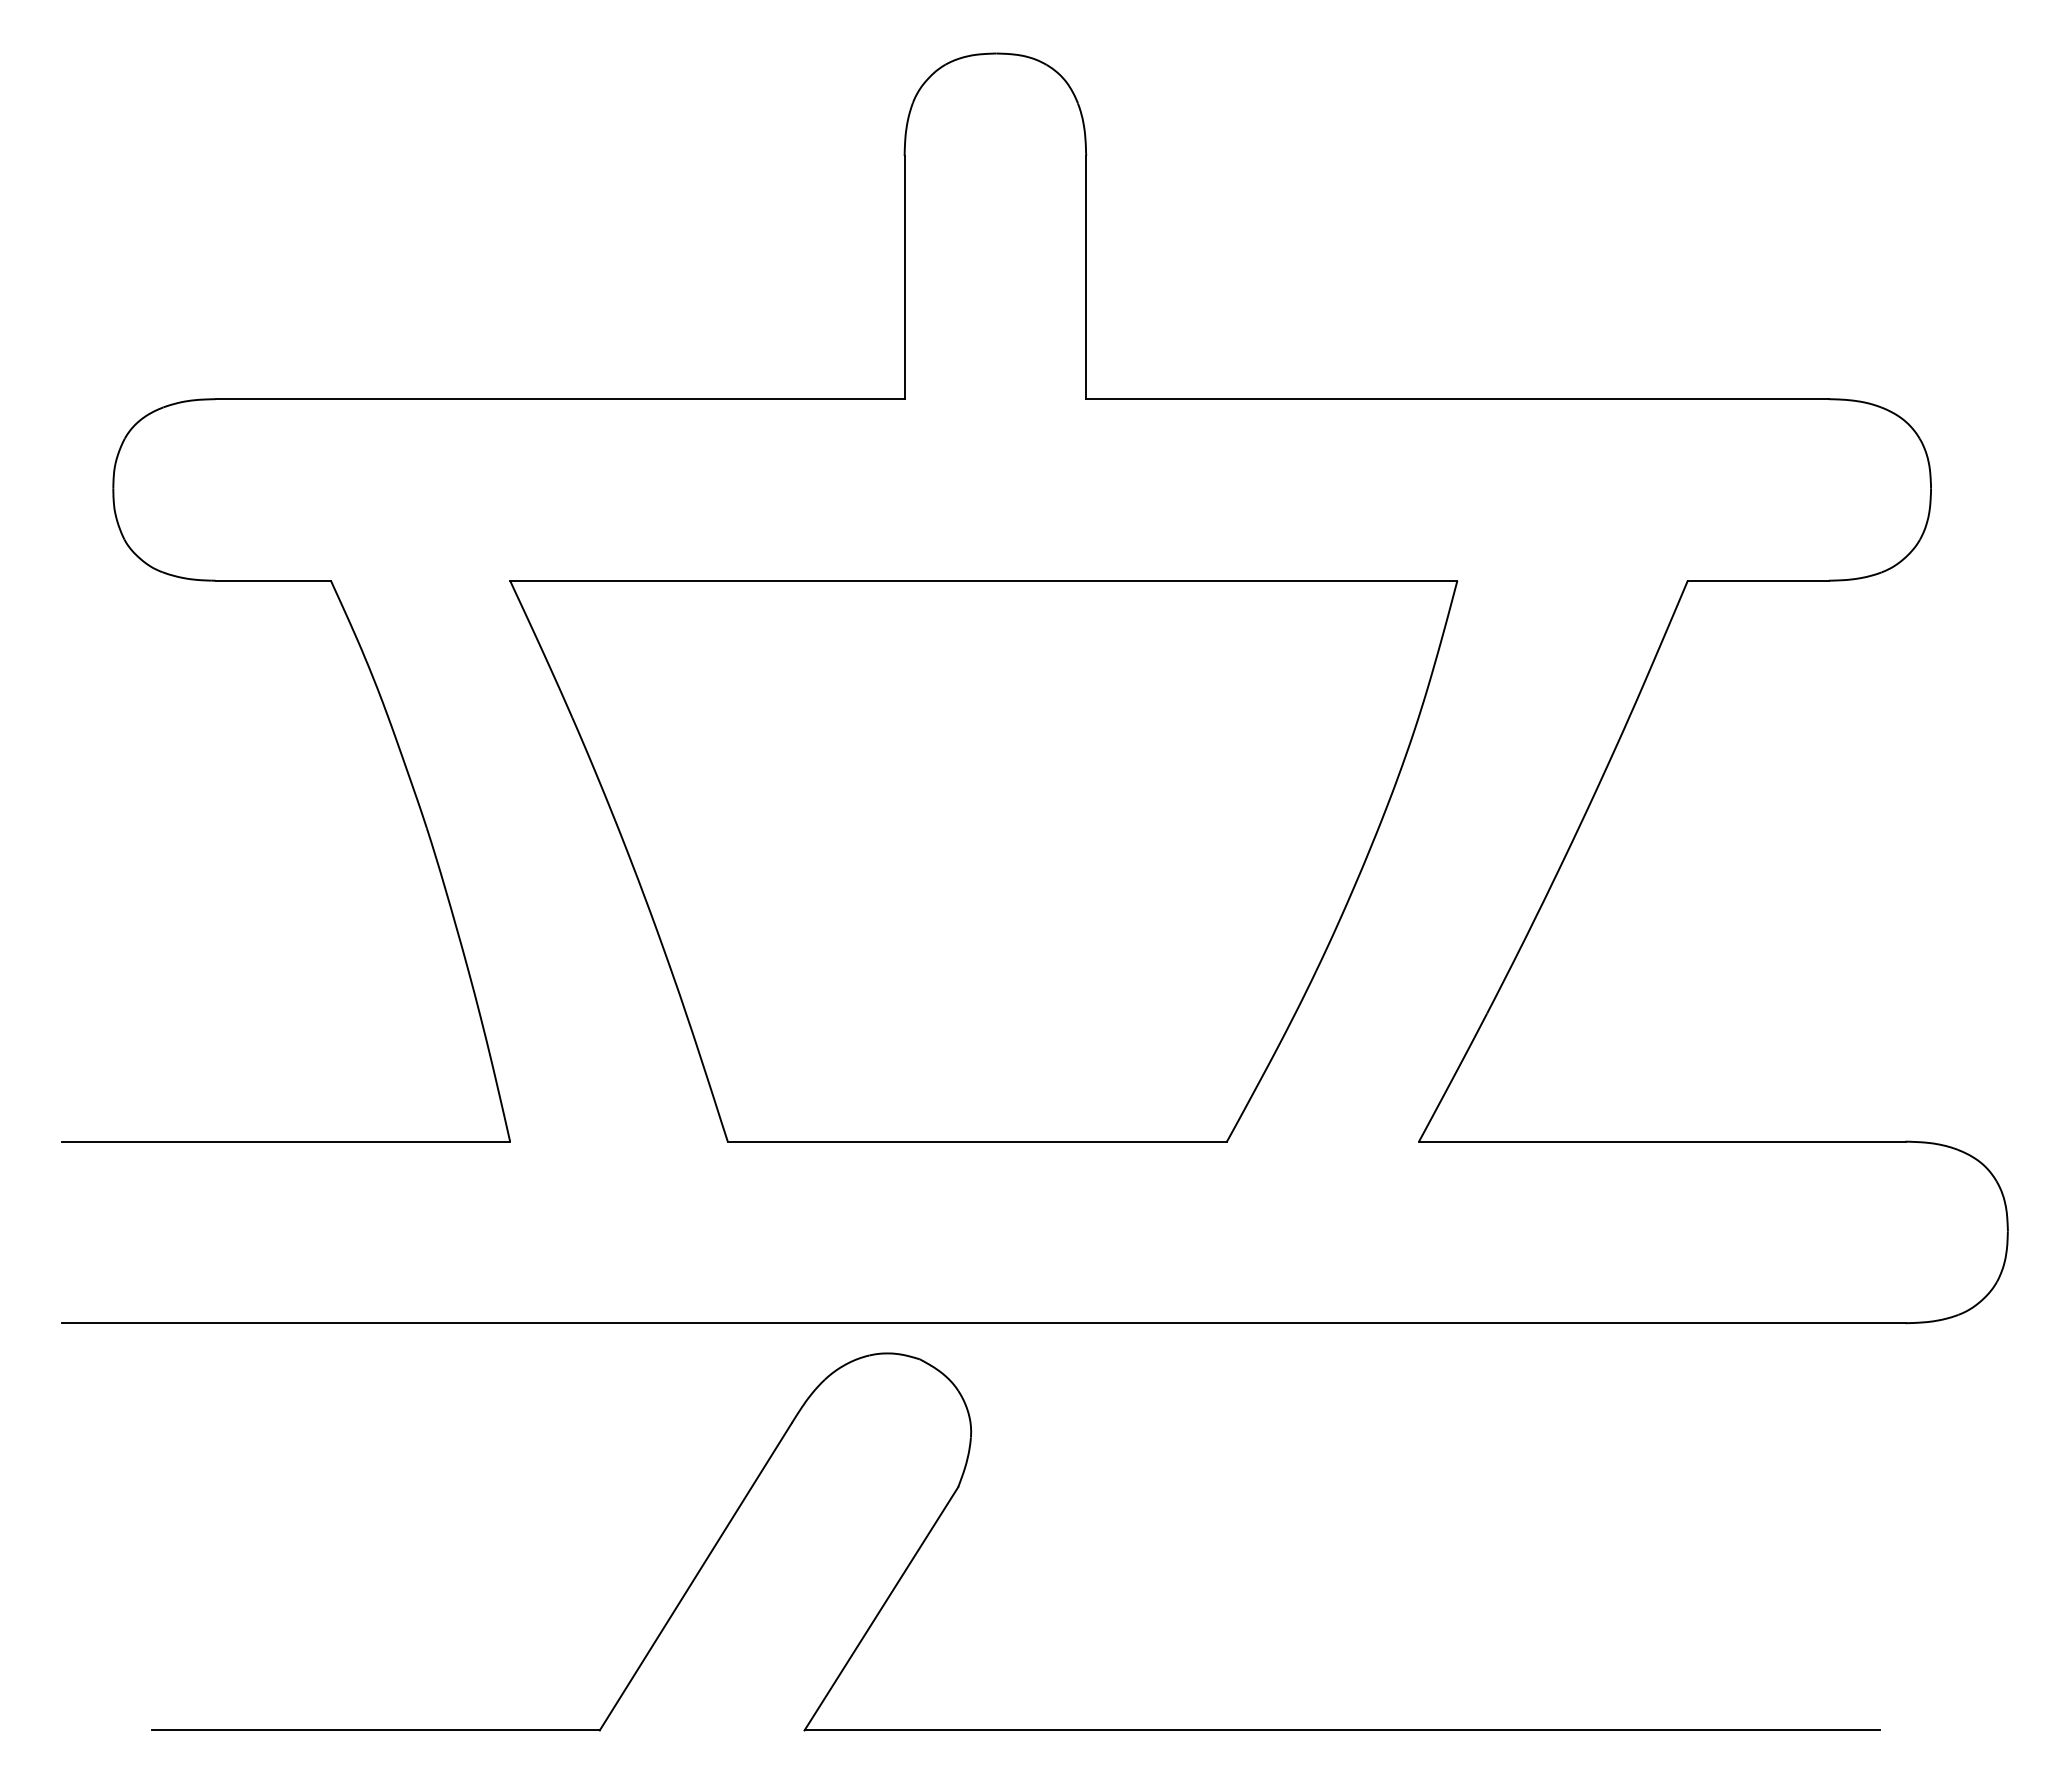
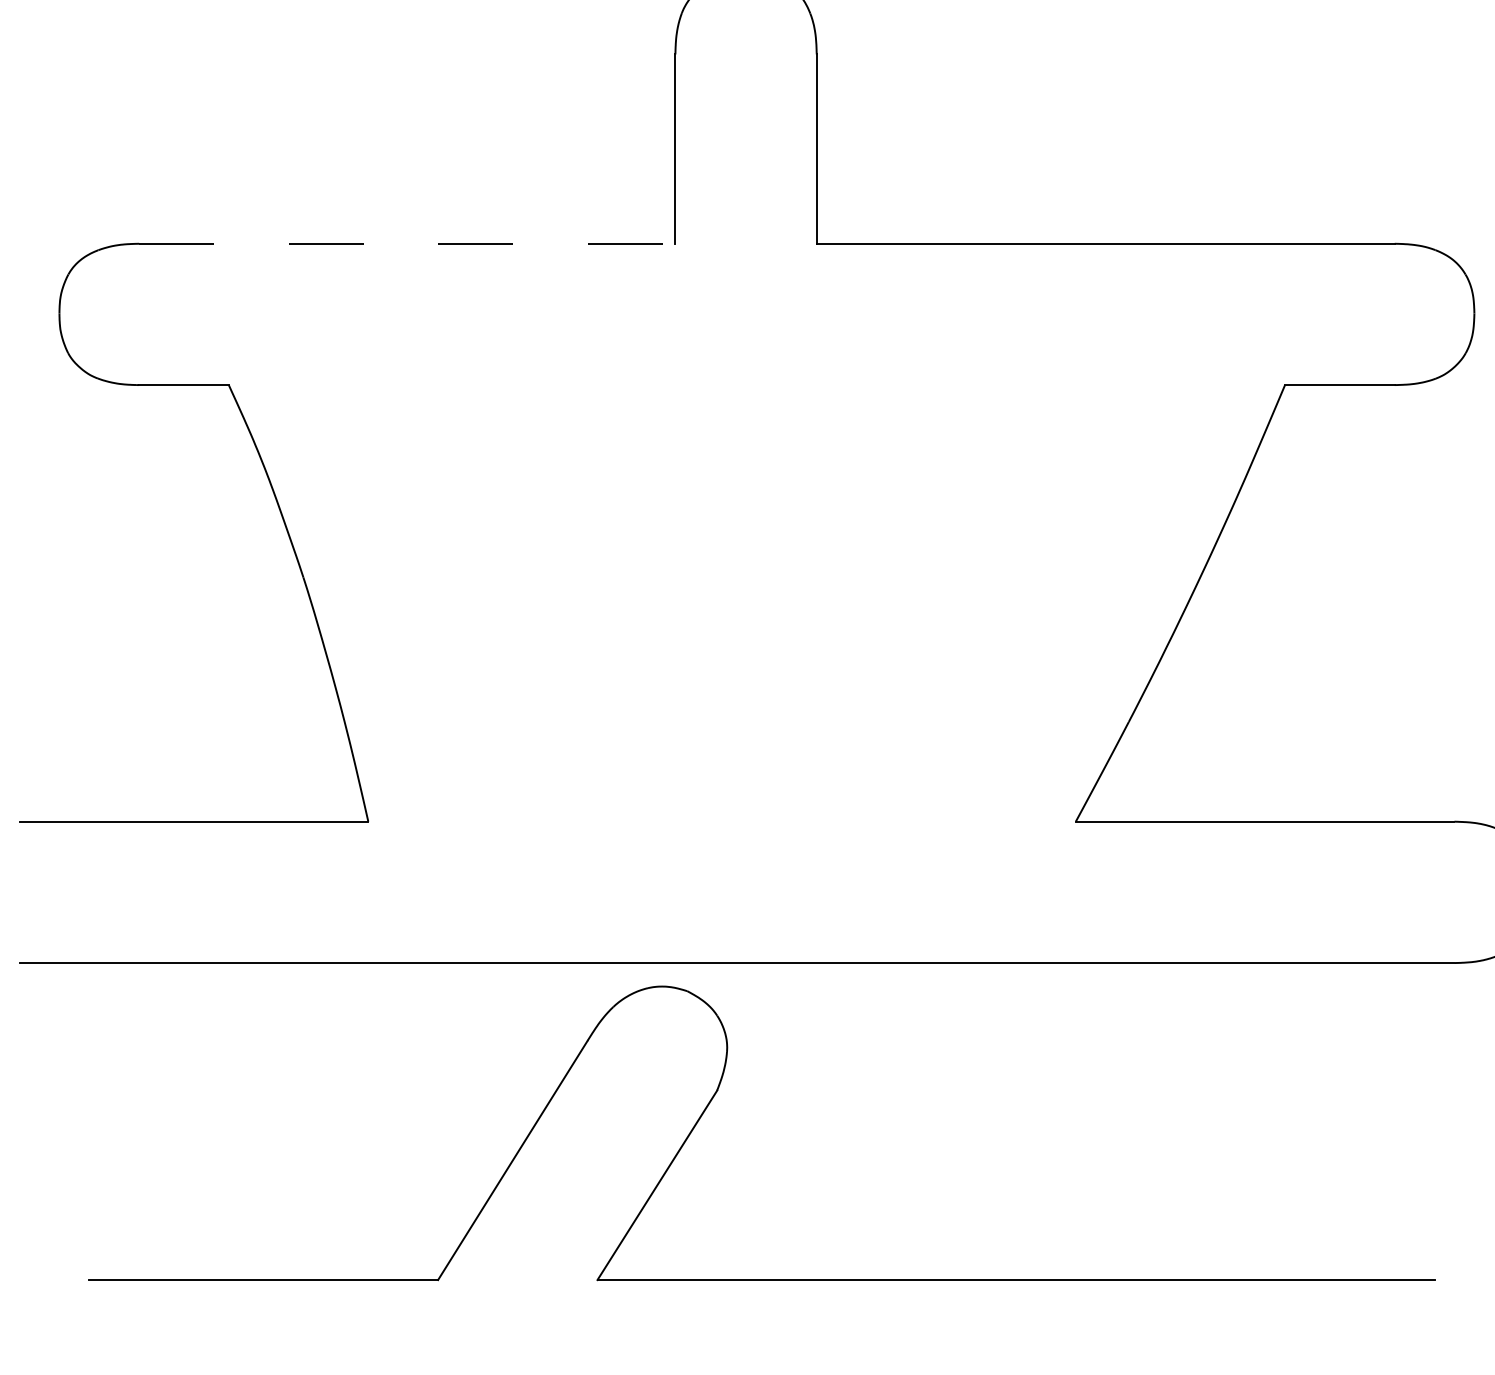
line: (560, 399) -> (407, 244), solid -> dashed
part: (983, 861) -> (736, 603), removed

